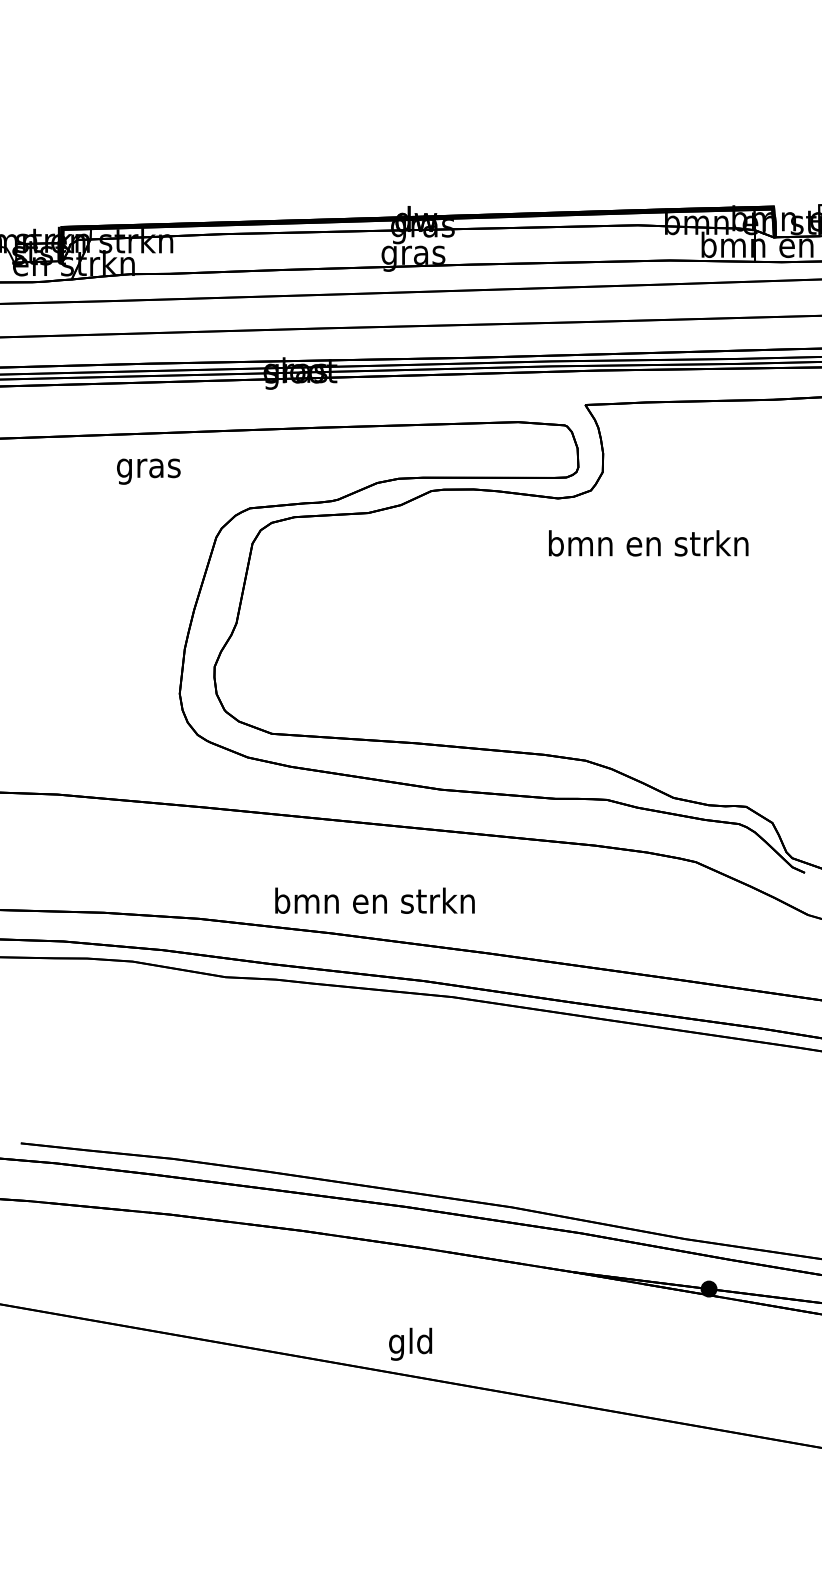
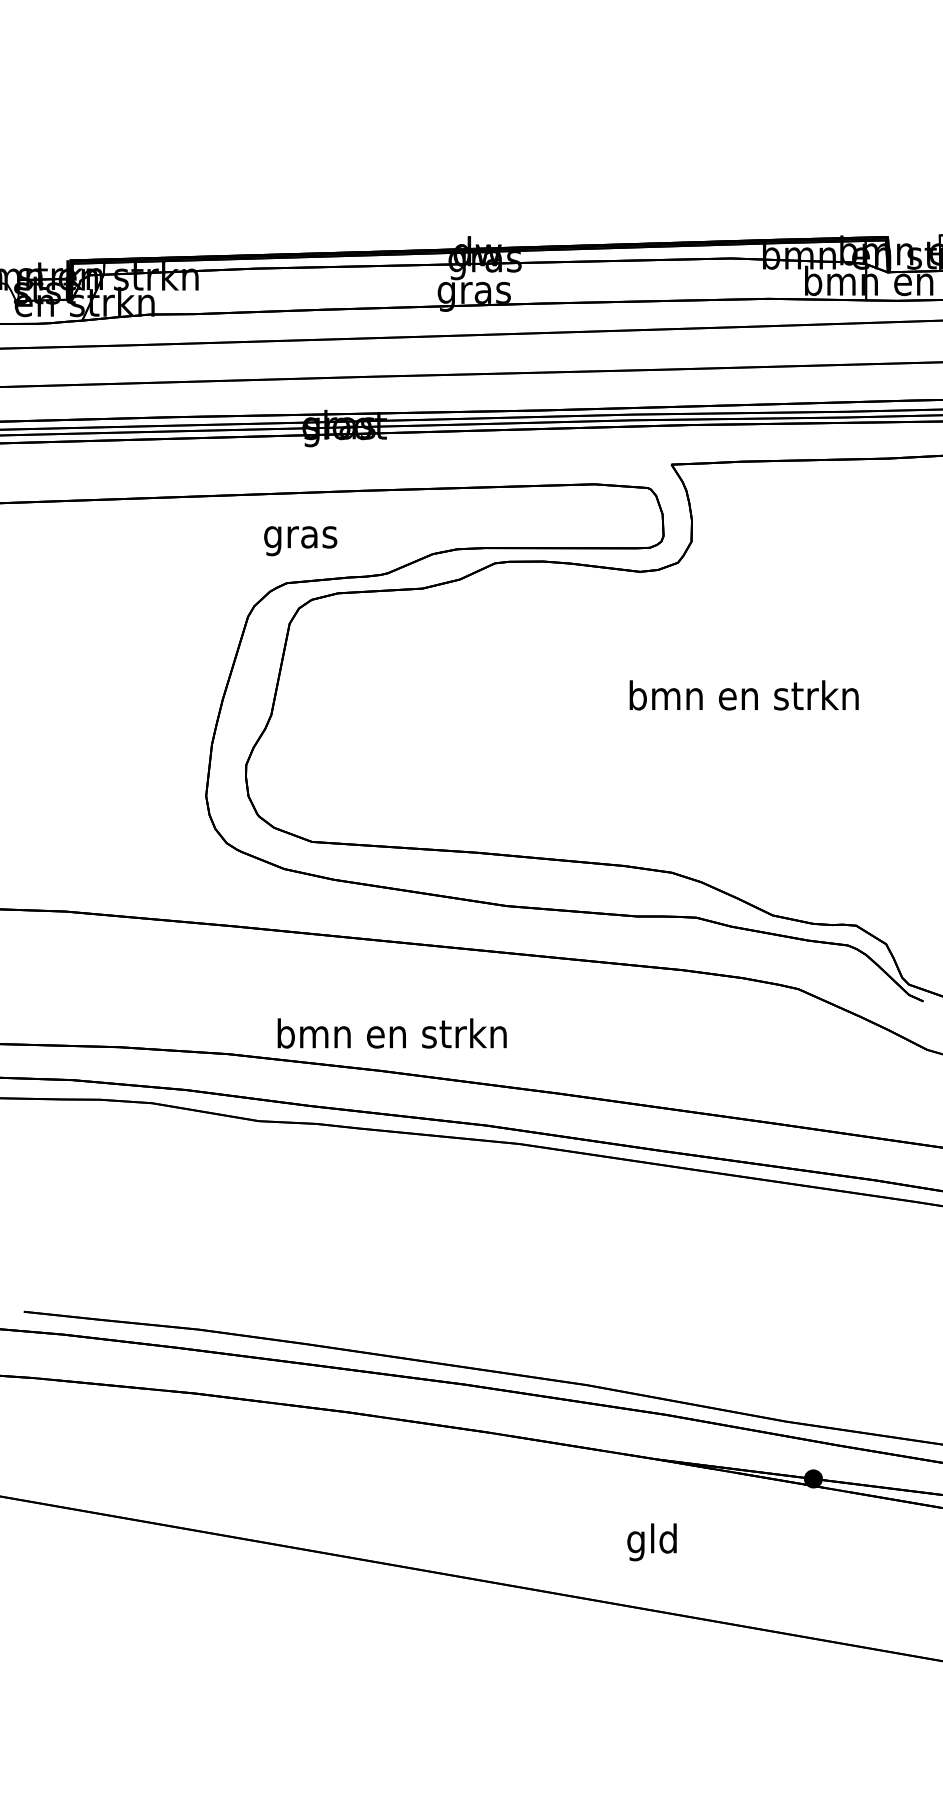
text: (148, 471) -> (300, 541), moved
text: (648, 543) -> (743, 695), moved
text: (374, 900) -> (391, 1033), moved
text: (410, 1344) -> (651, 1542), moved

